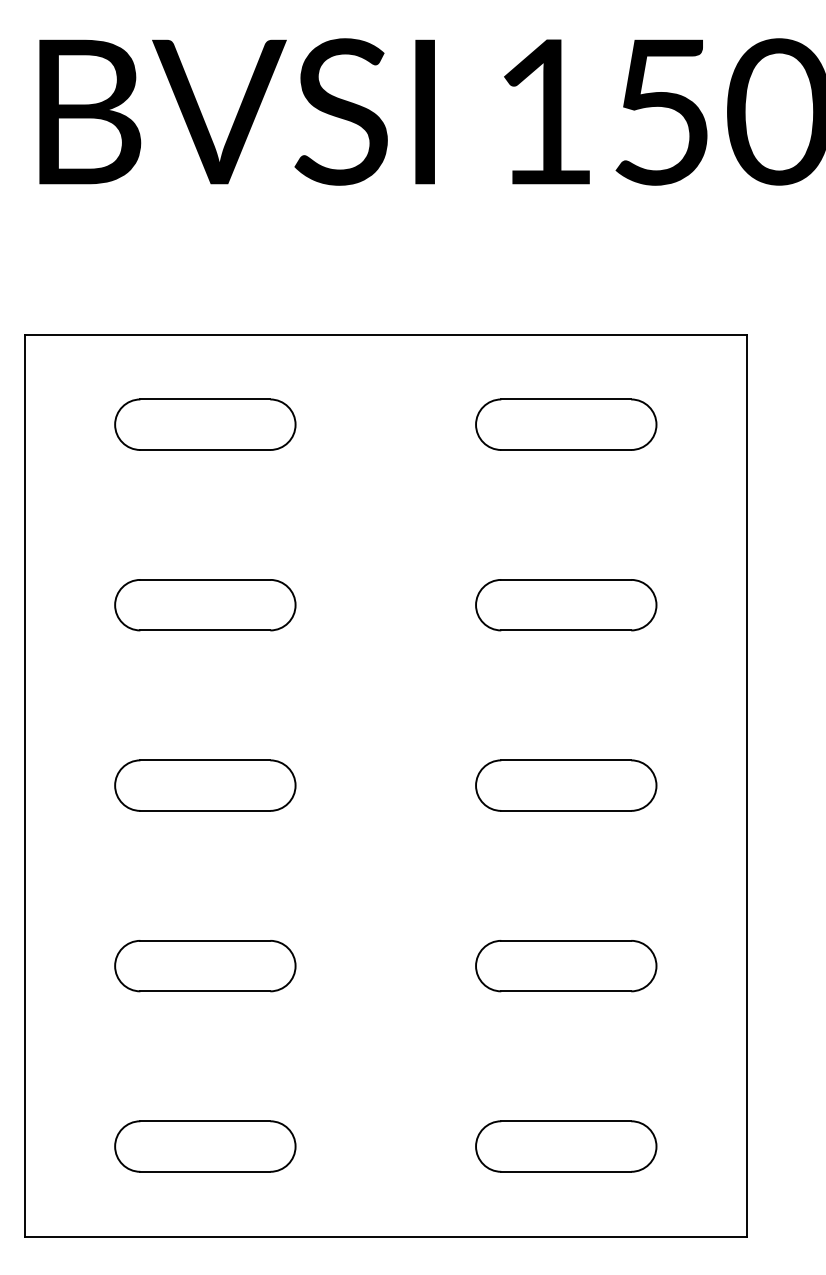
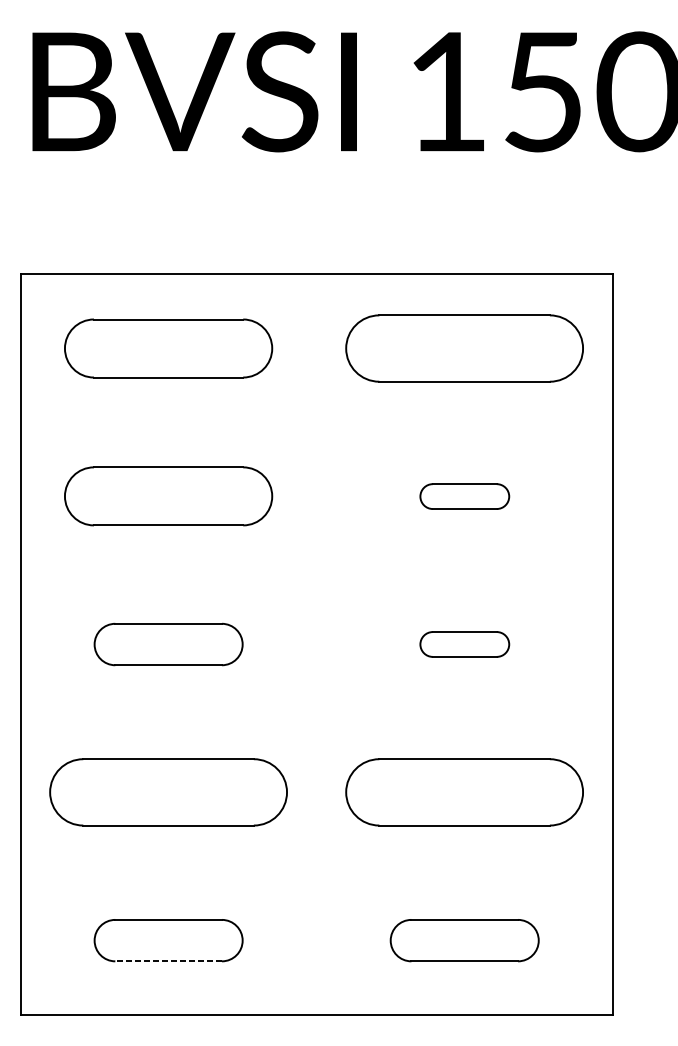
part: (205, 424) -> (168, 348), size x1.4
part: (566, 424) -> (464, 348), size x1.6
part: (205, 605) -> (168, 496), size x1.4
part: (566, 605) -> (464, 496), size x0.6
part: (566, 785) -> (464, 644), size x0.6
part: (205, 966) -> (168, 792), size x1.6
part: (566, 966) -> (464, 792), size x1.6
line: (205, 1171) -> (168, 961), solid -> dashed

